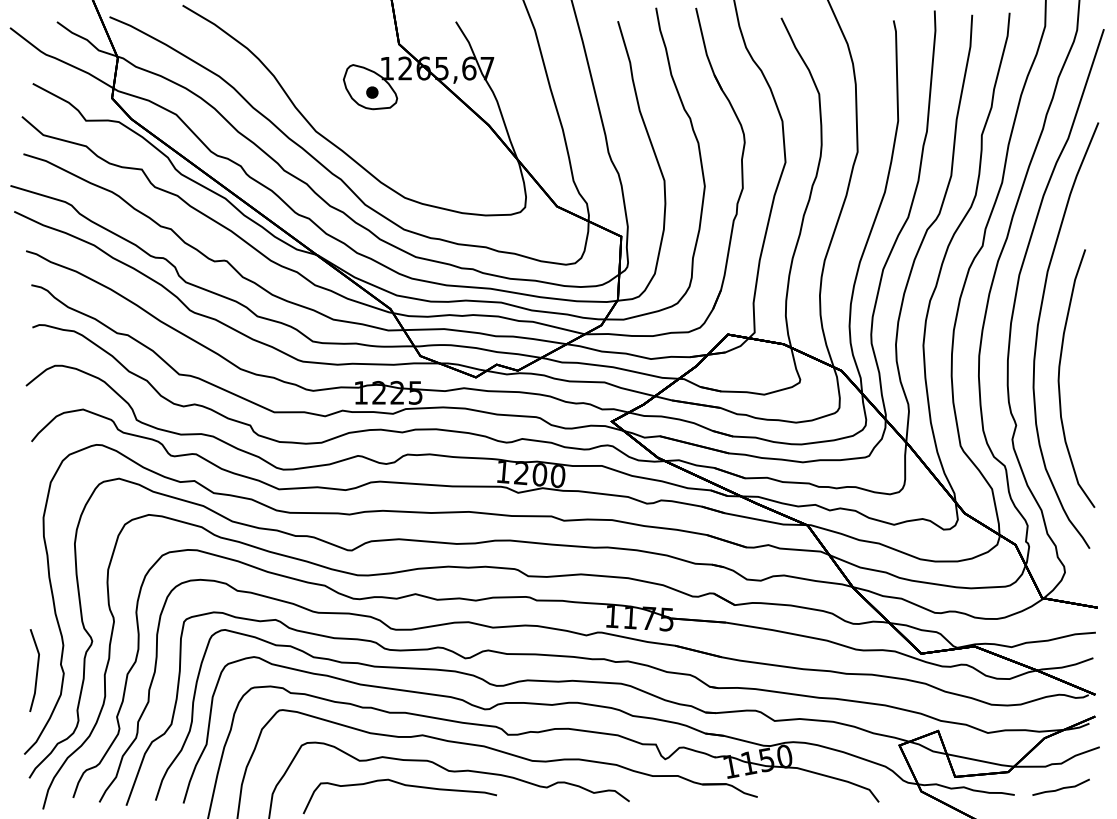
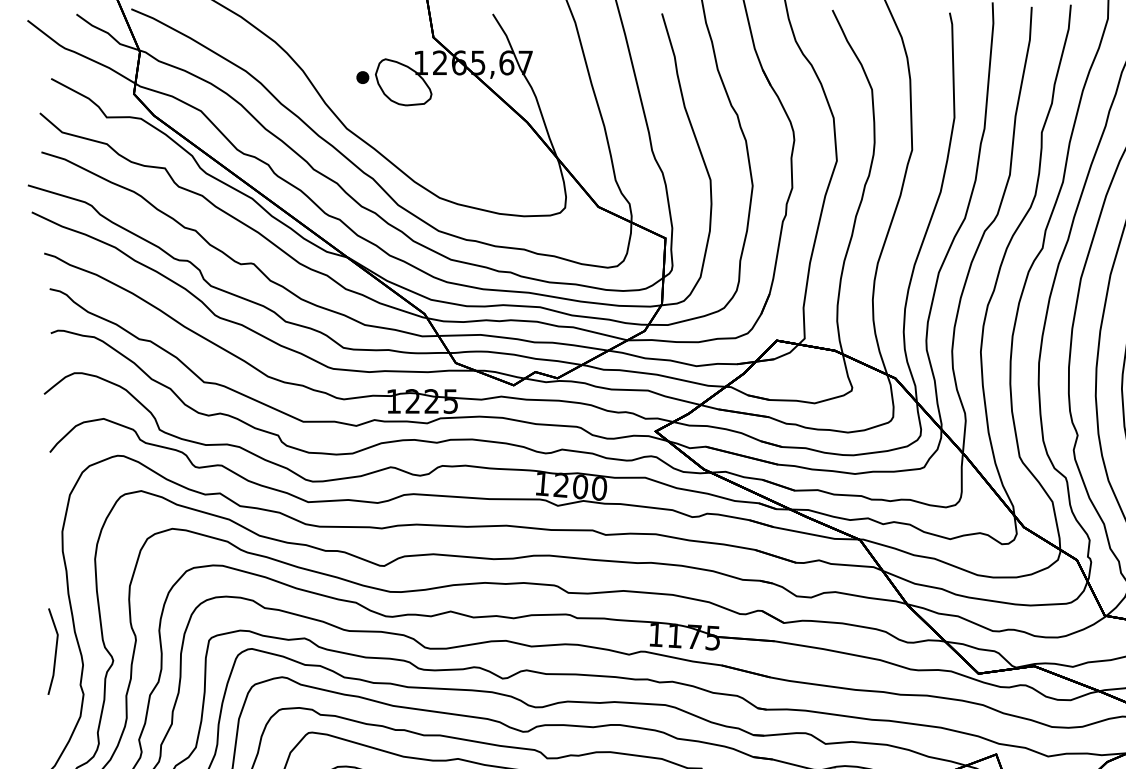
part: (372, 92) -> (362, 77), moved
line: (36, 670) -> (55, 651), moved

